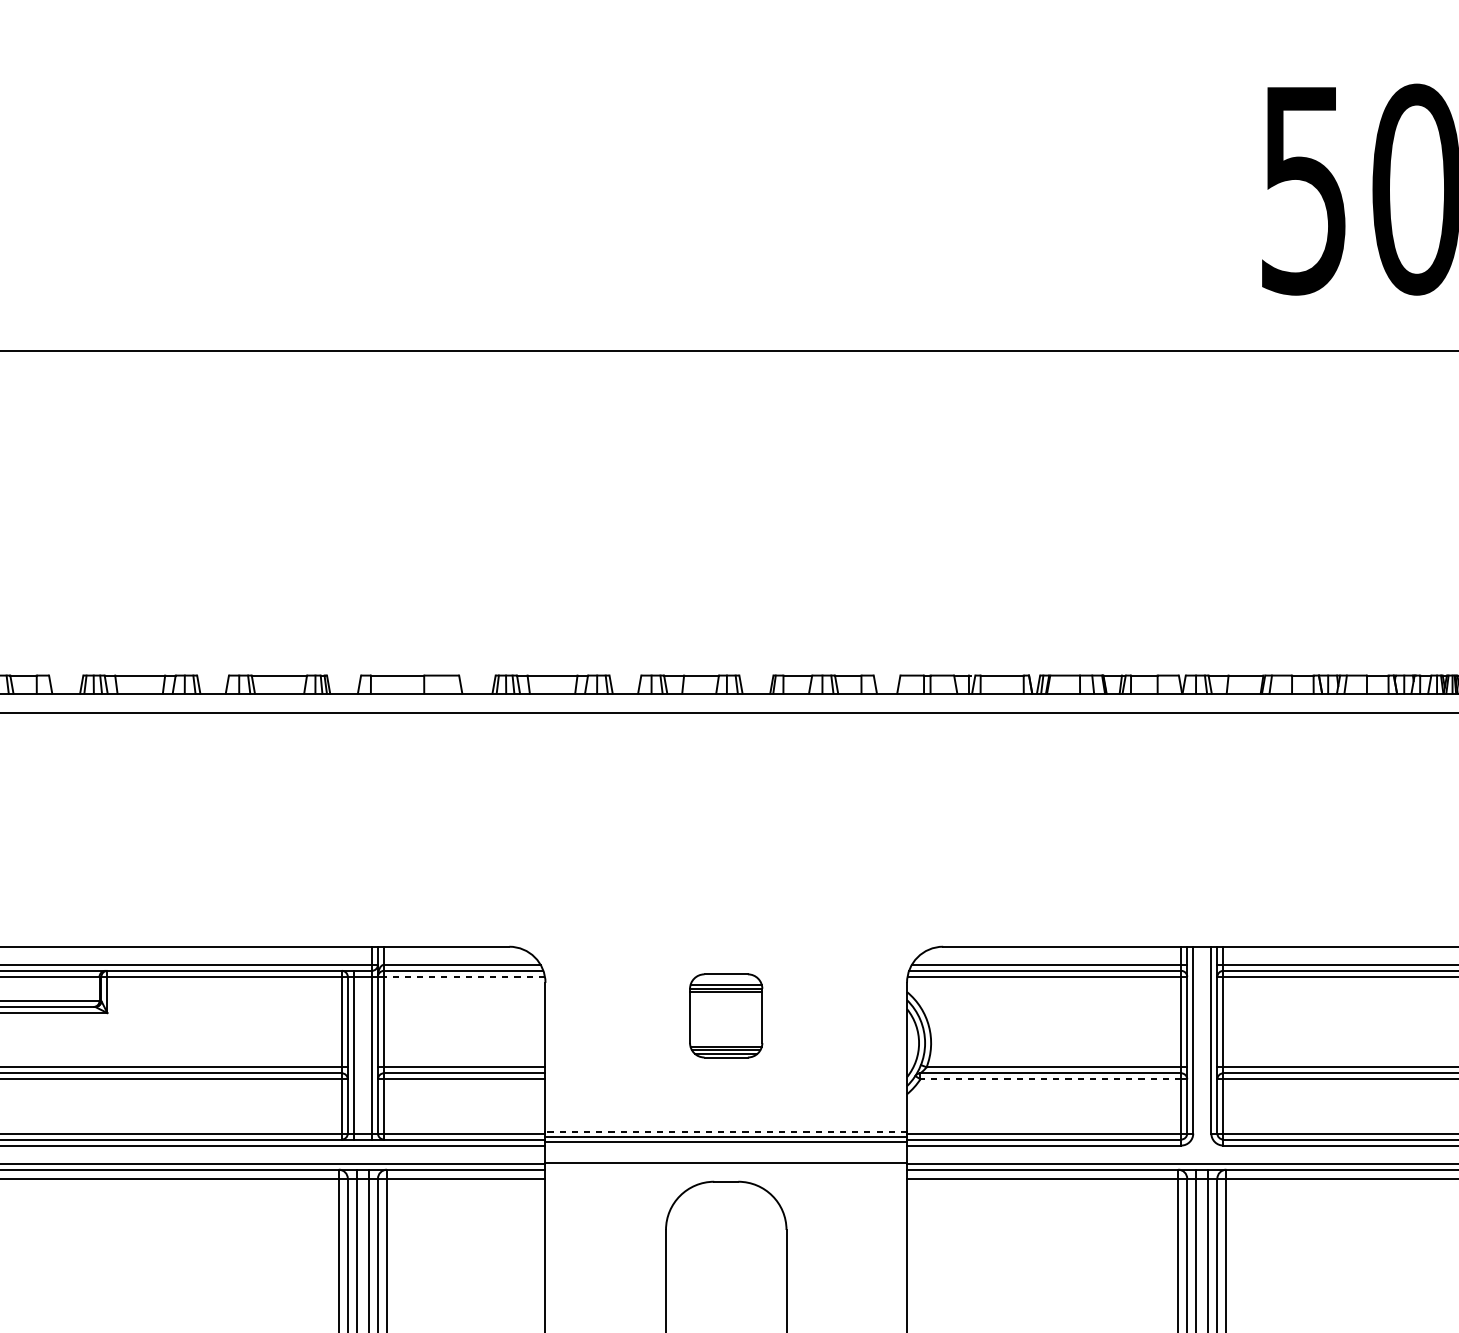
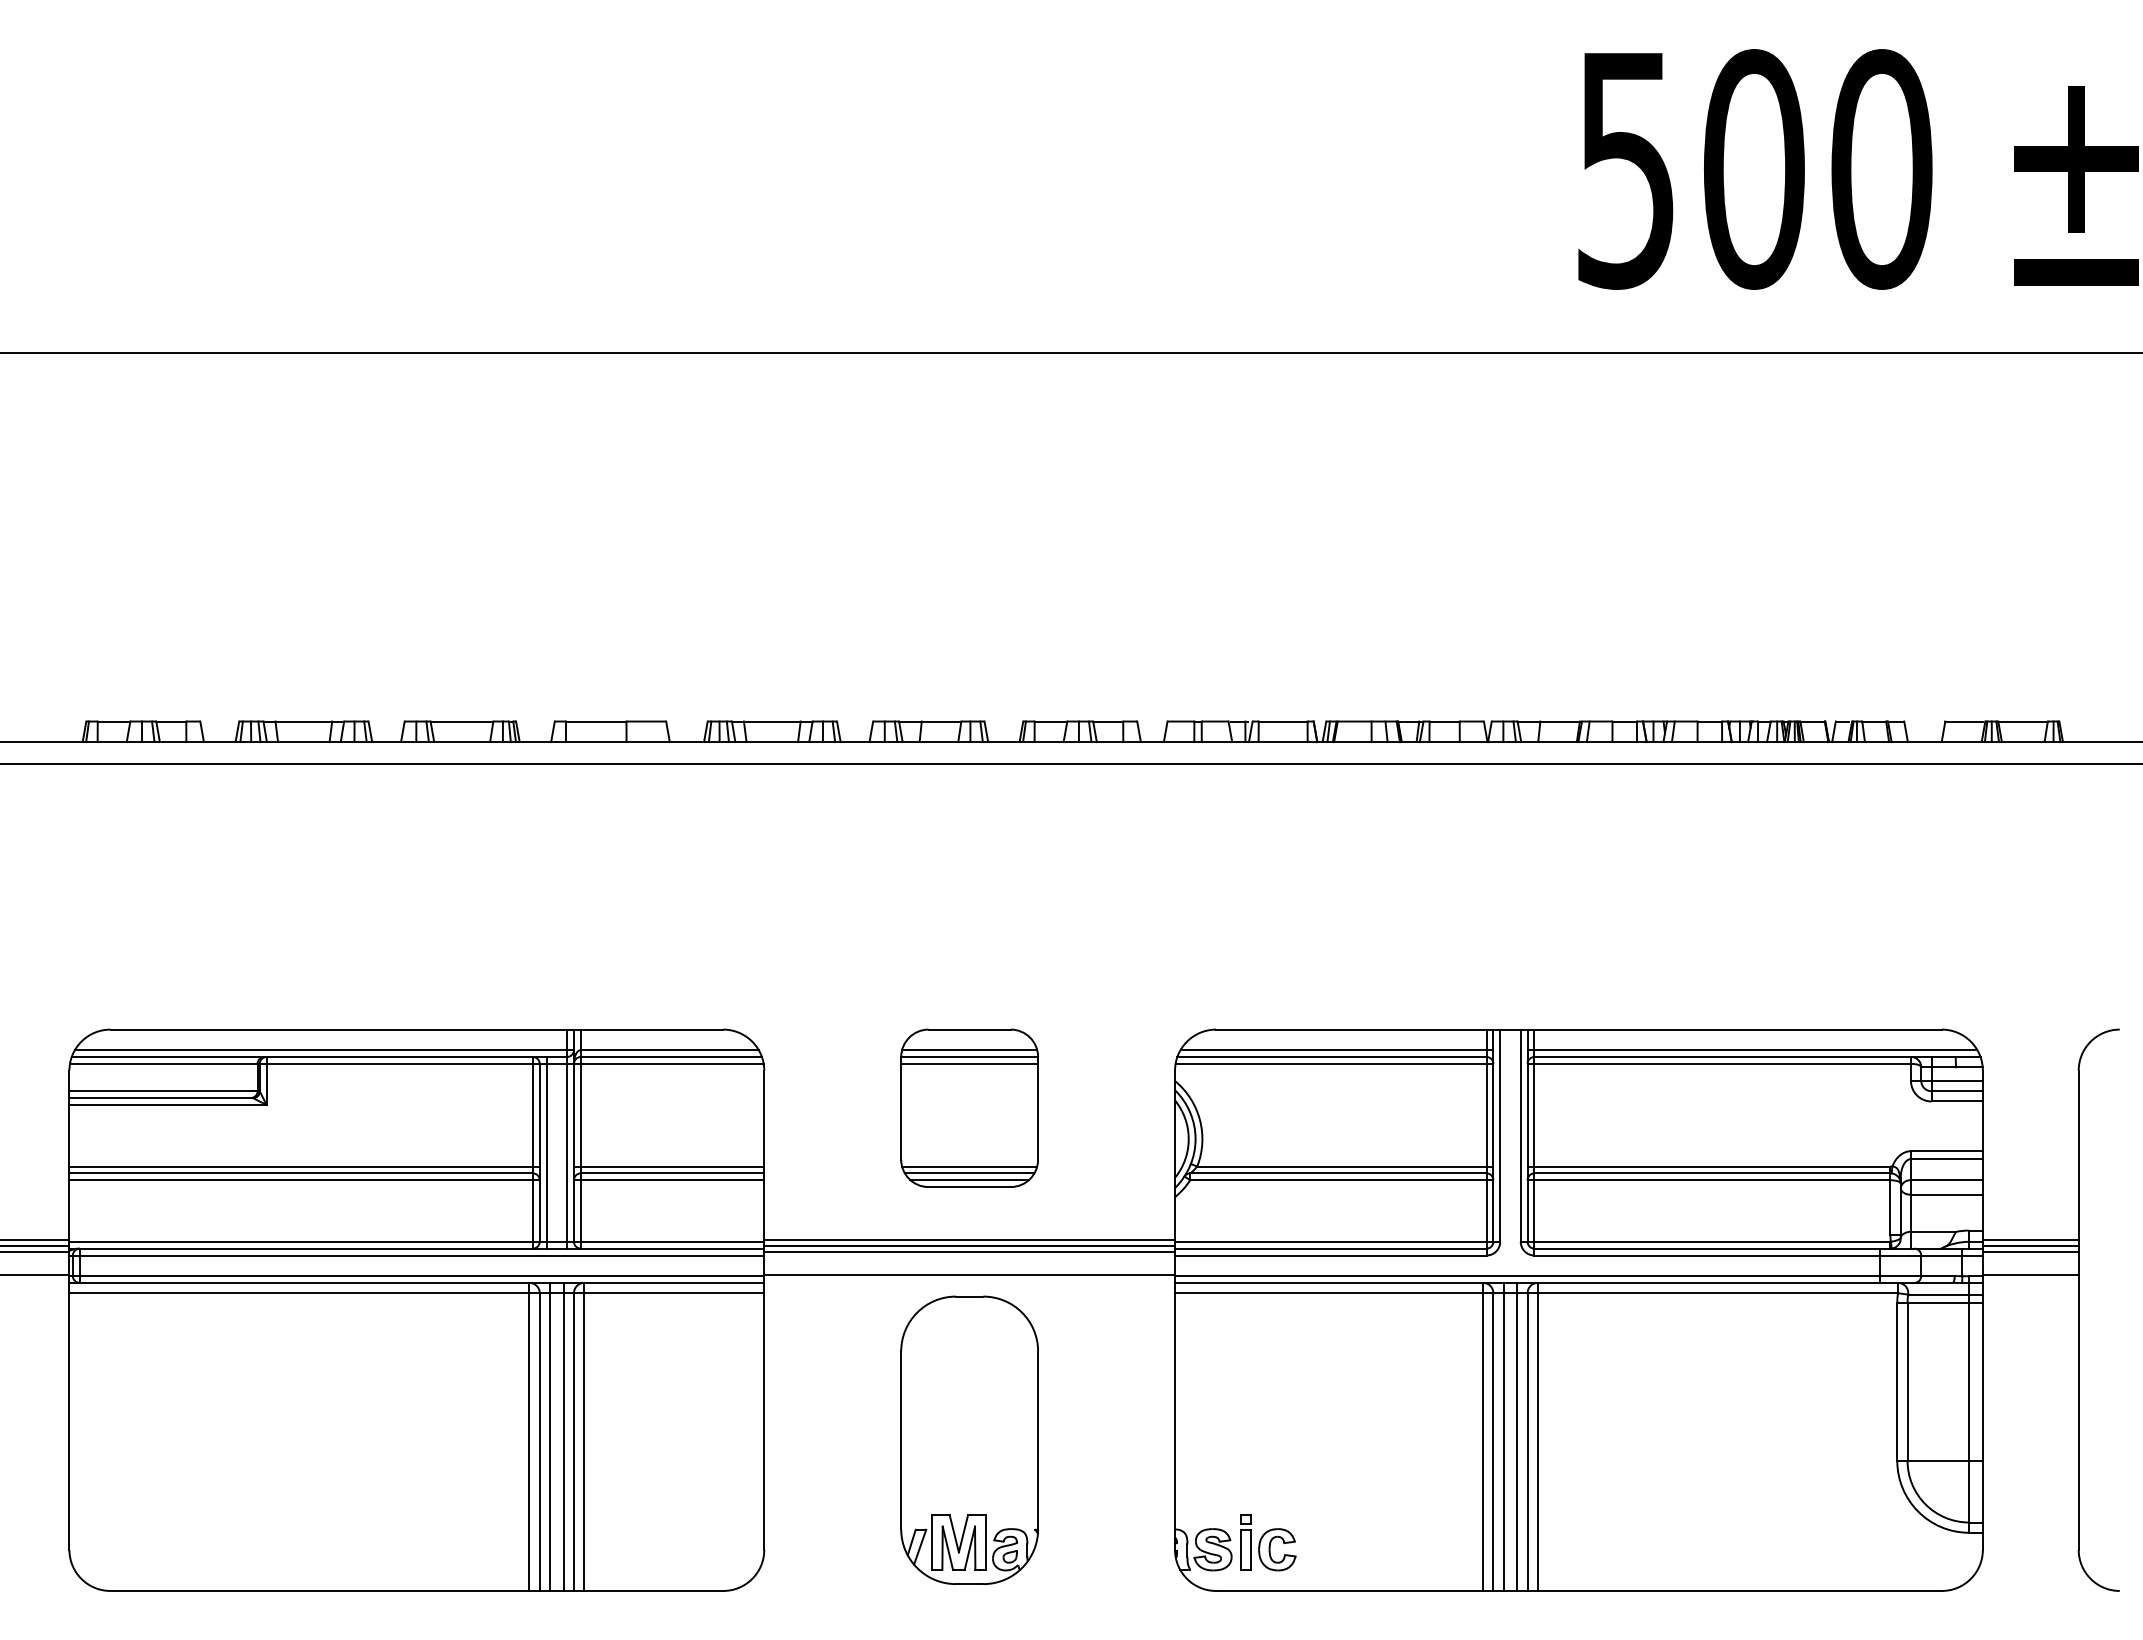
line: (463, 976) -> (671, 1063), dashed -> solid
part: (726, 1015) -> (969, 1107), size x1.67
line: (1050, 1079) -> (1337, 1180), dashed -> solid
line: (726, 1131) -> (969, 1239), dashed -> solid

